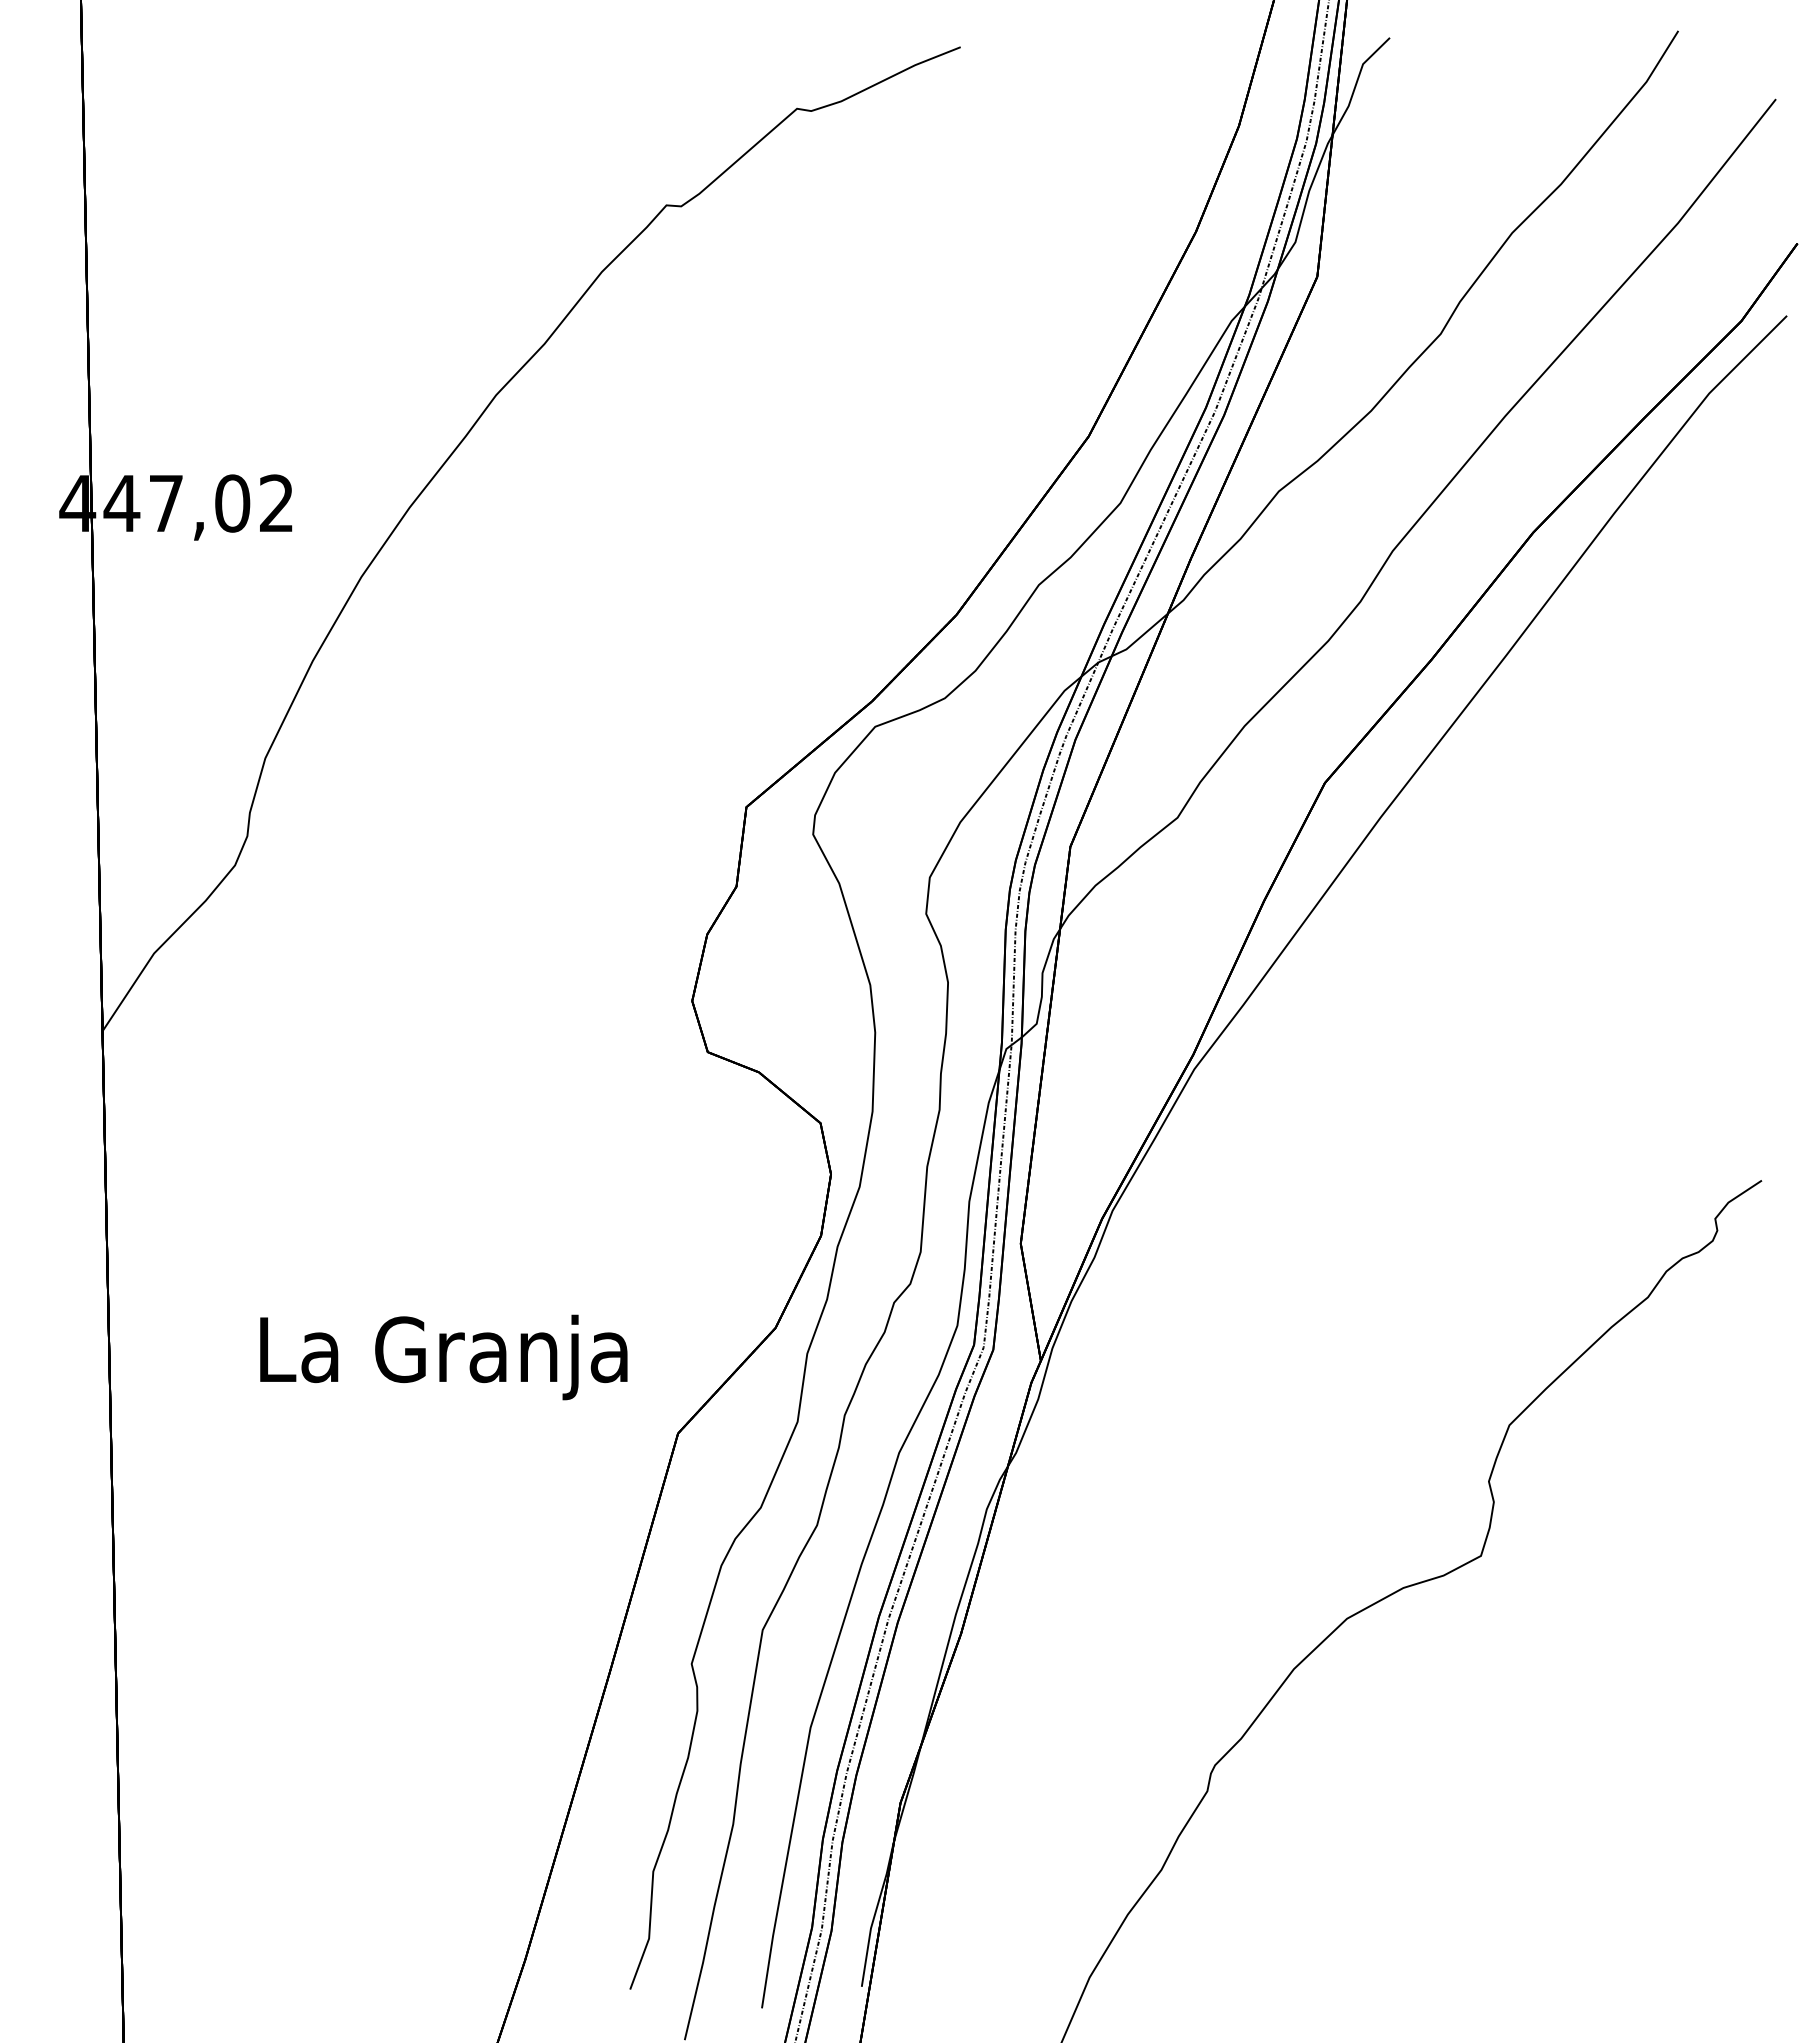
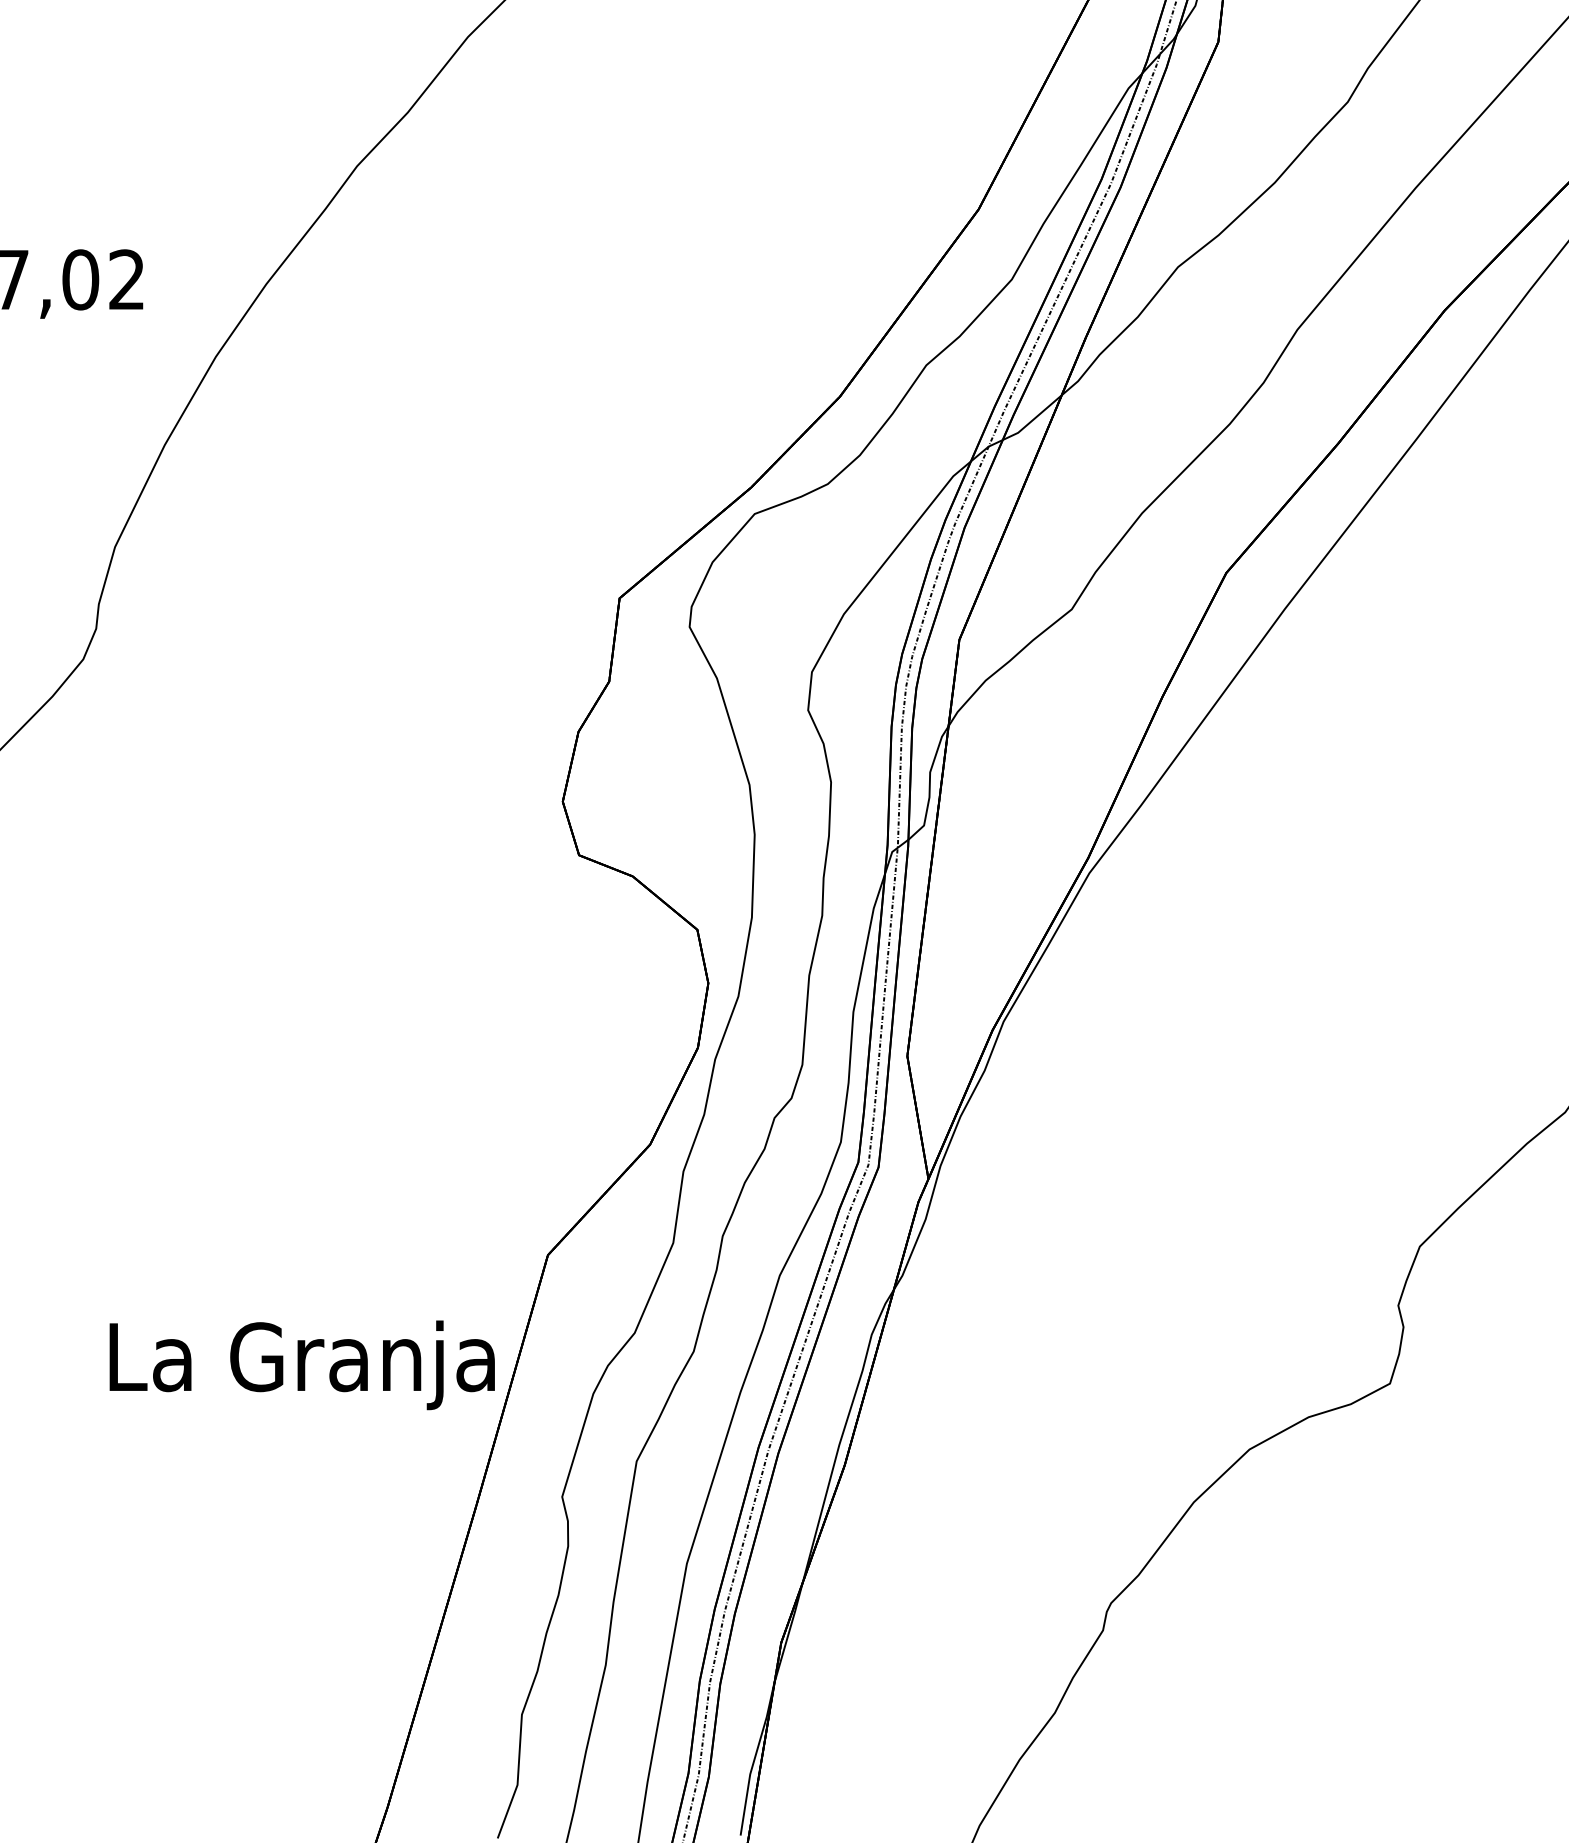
text: (443, 1357) -> (301, 1365), moved

